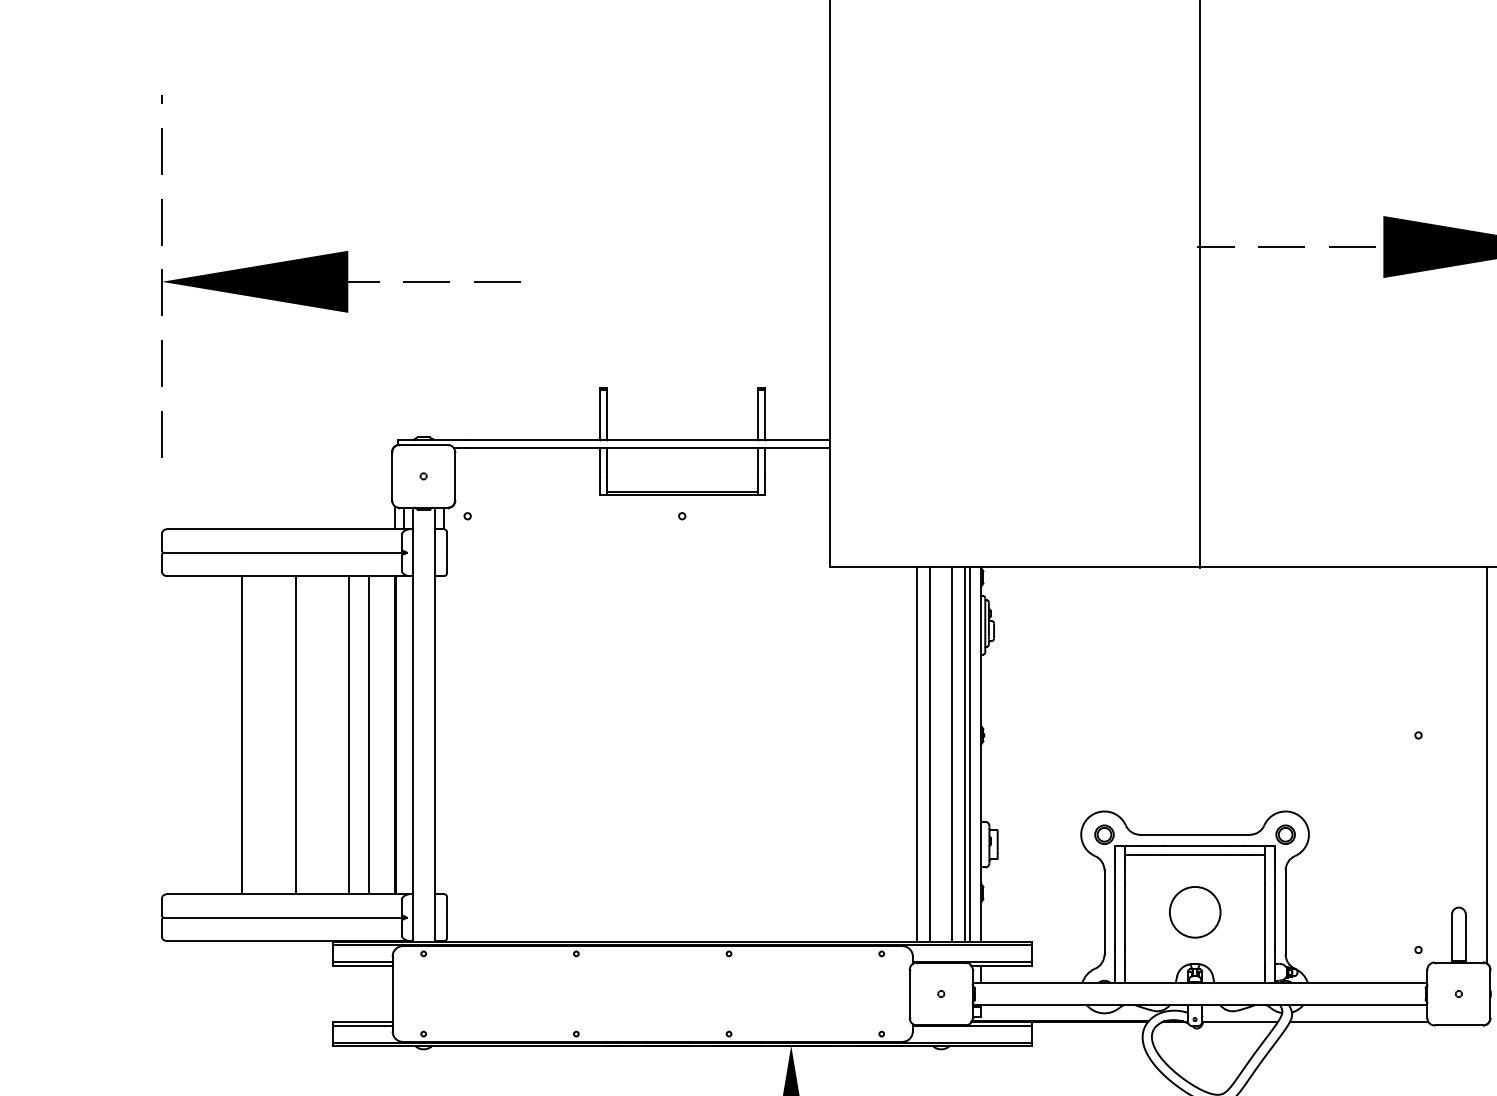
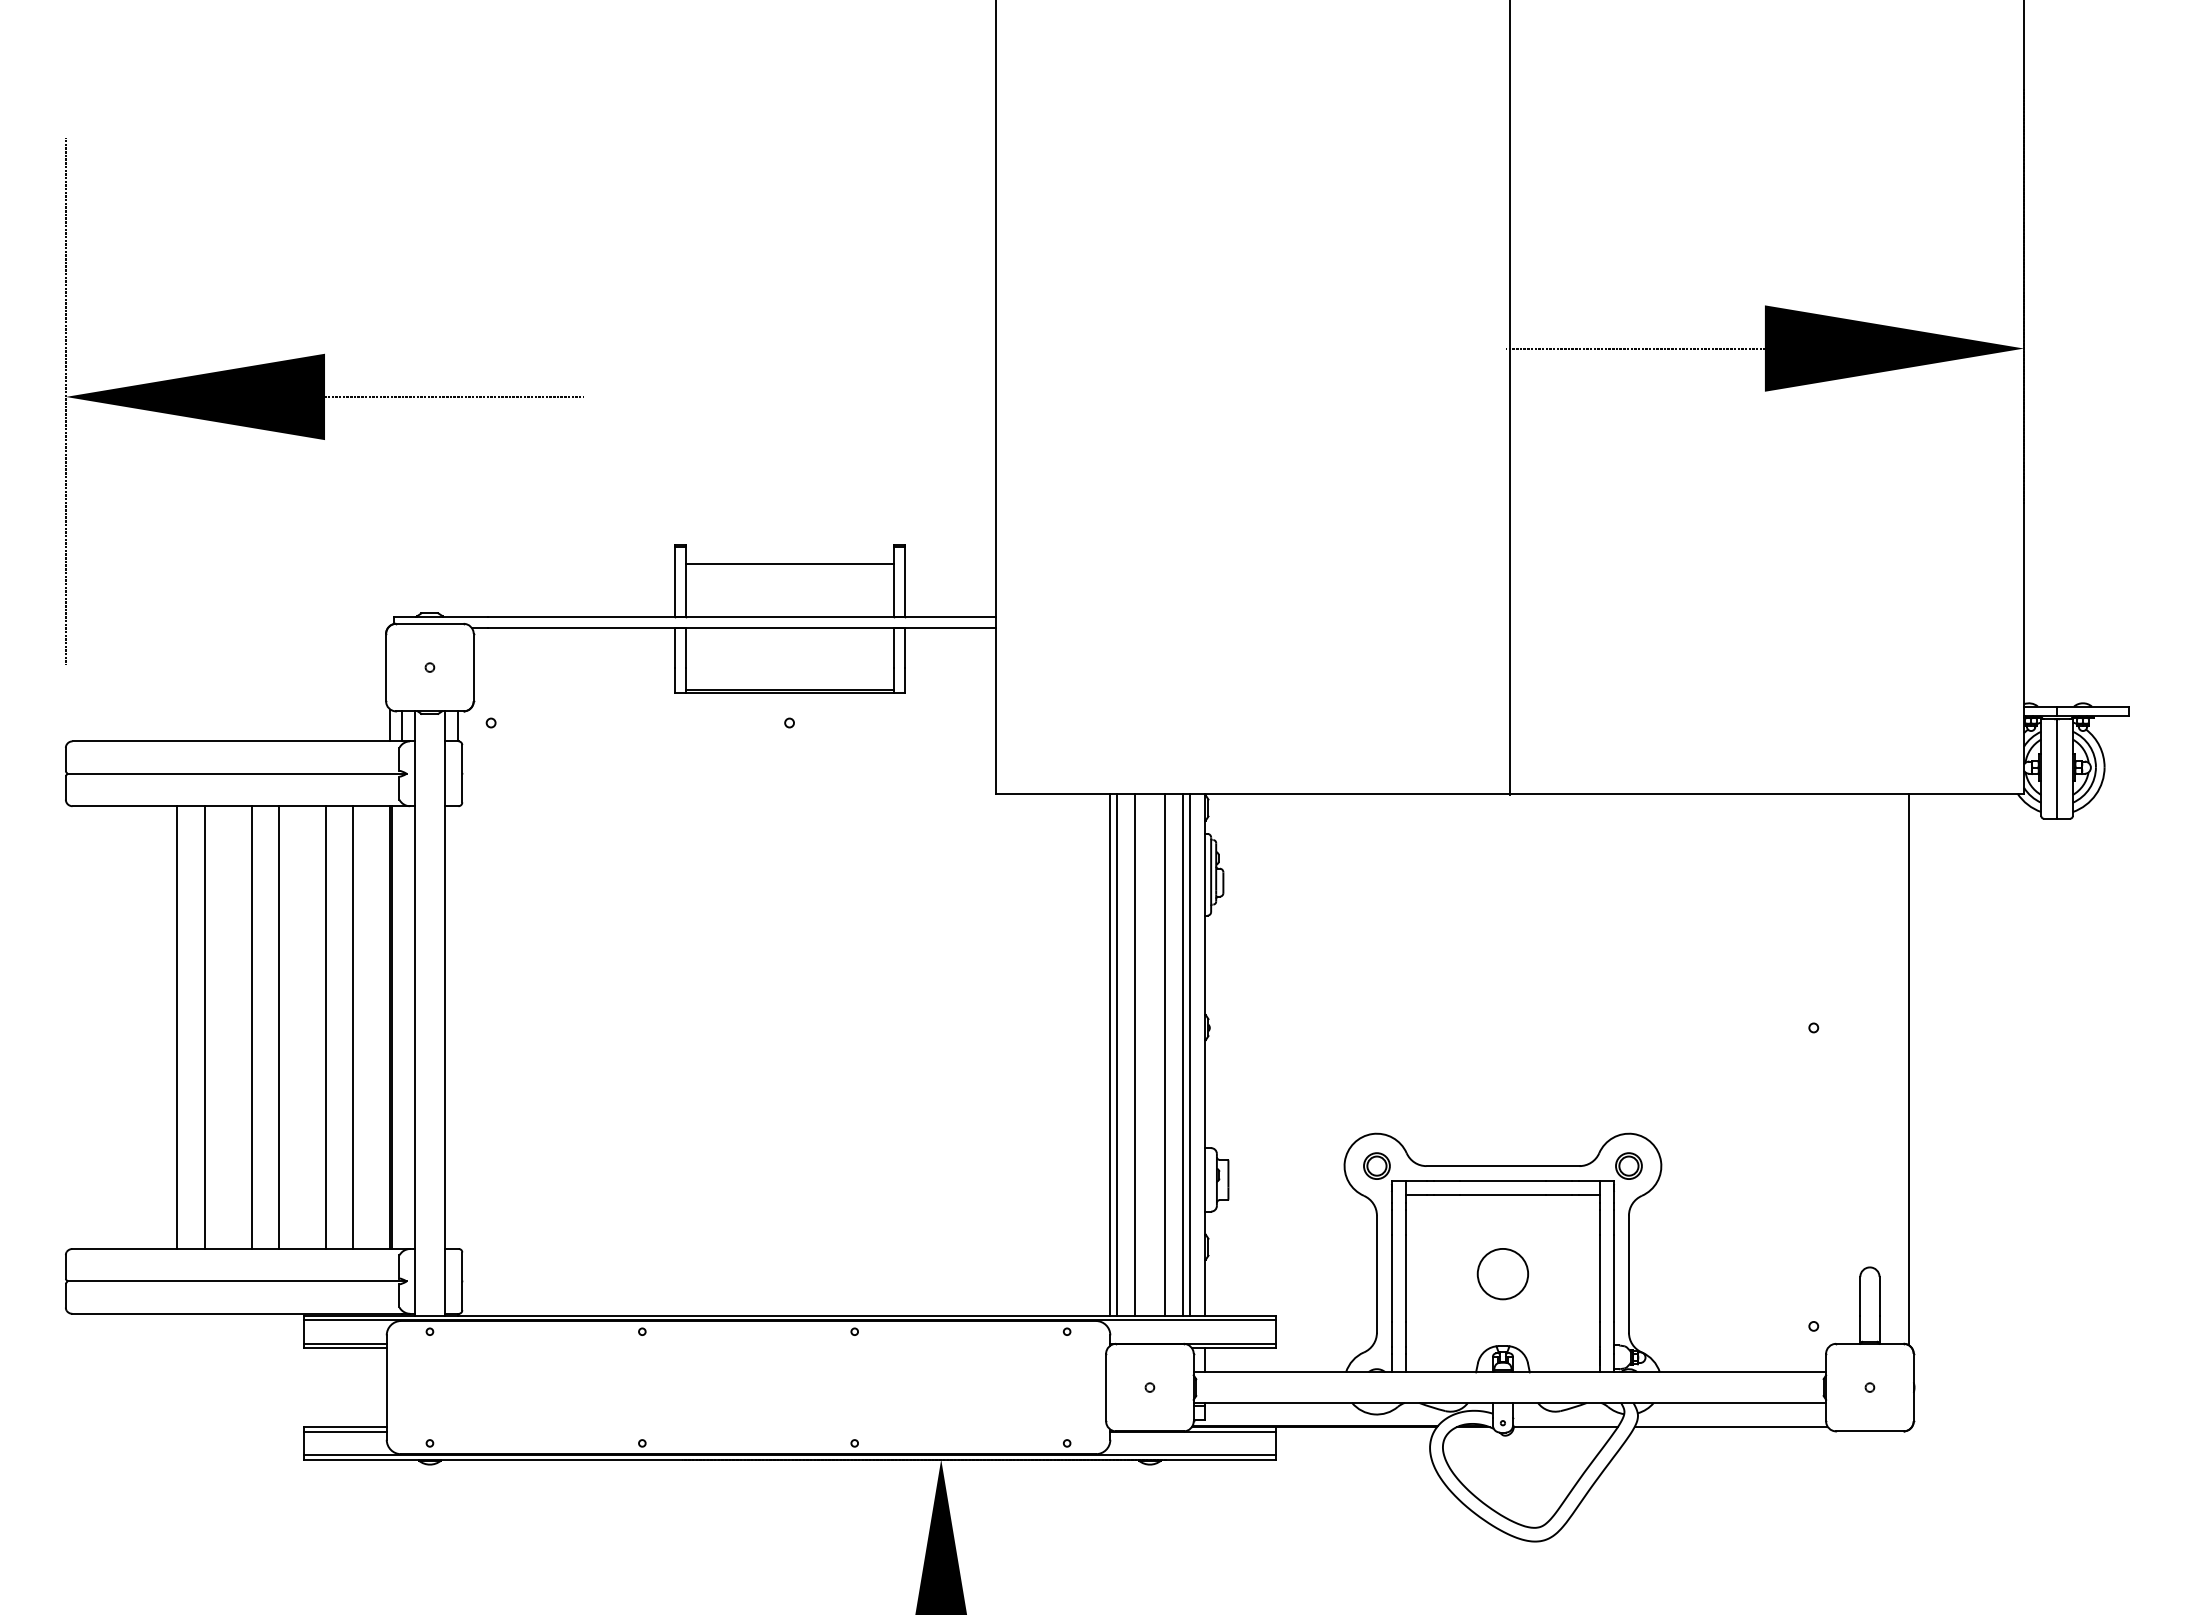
line: (682, 401) -> (789, 563), added
line: (261, 735) -> (204, 1027), added
line: (315, 735) -> (279, 1027), added
line: (912, 754) -> (1110, 1054), added
circle: (1194, 912) -> (1502, 1274), size x0.71

